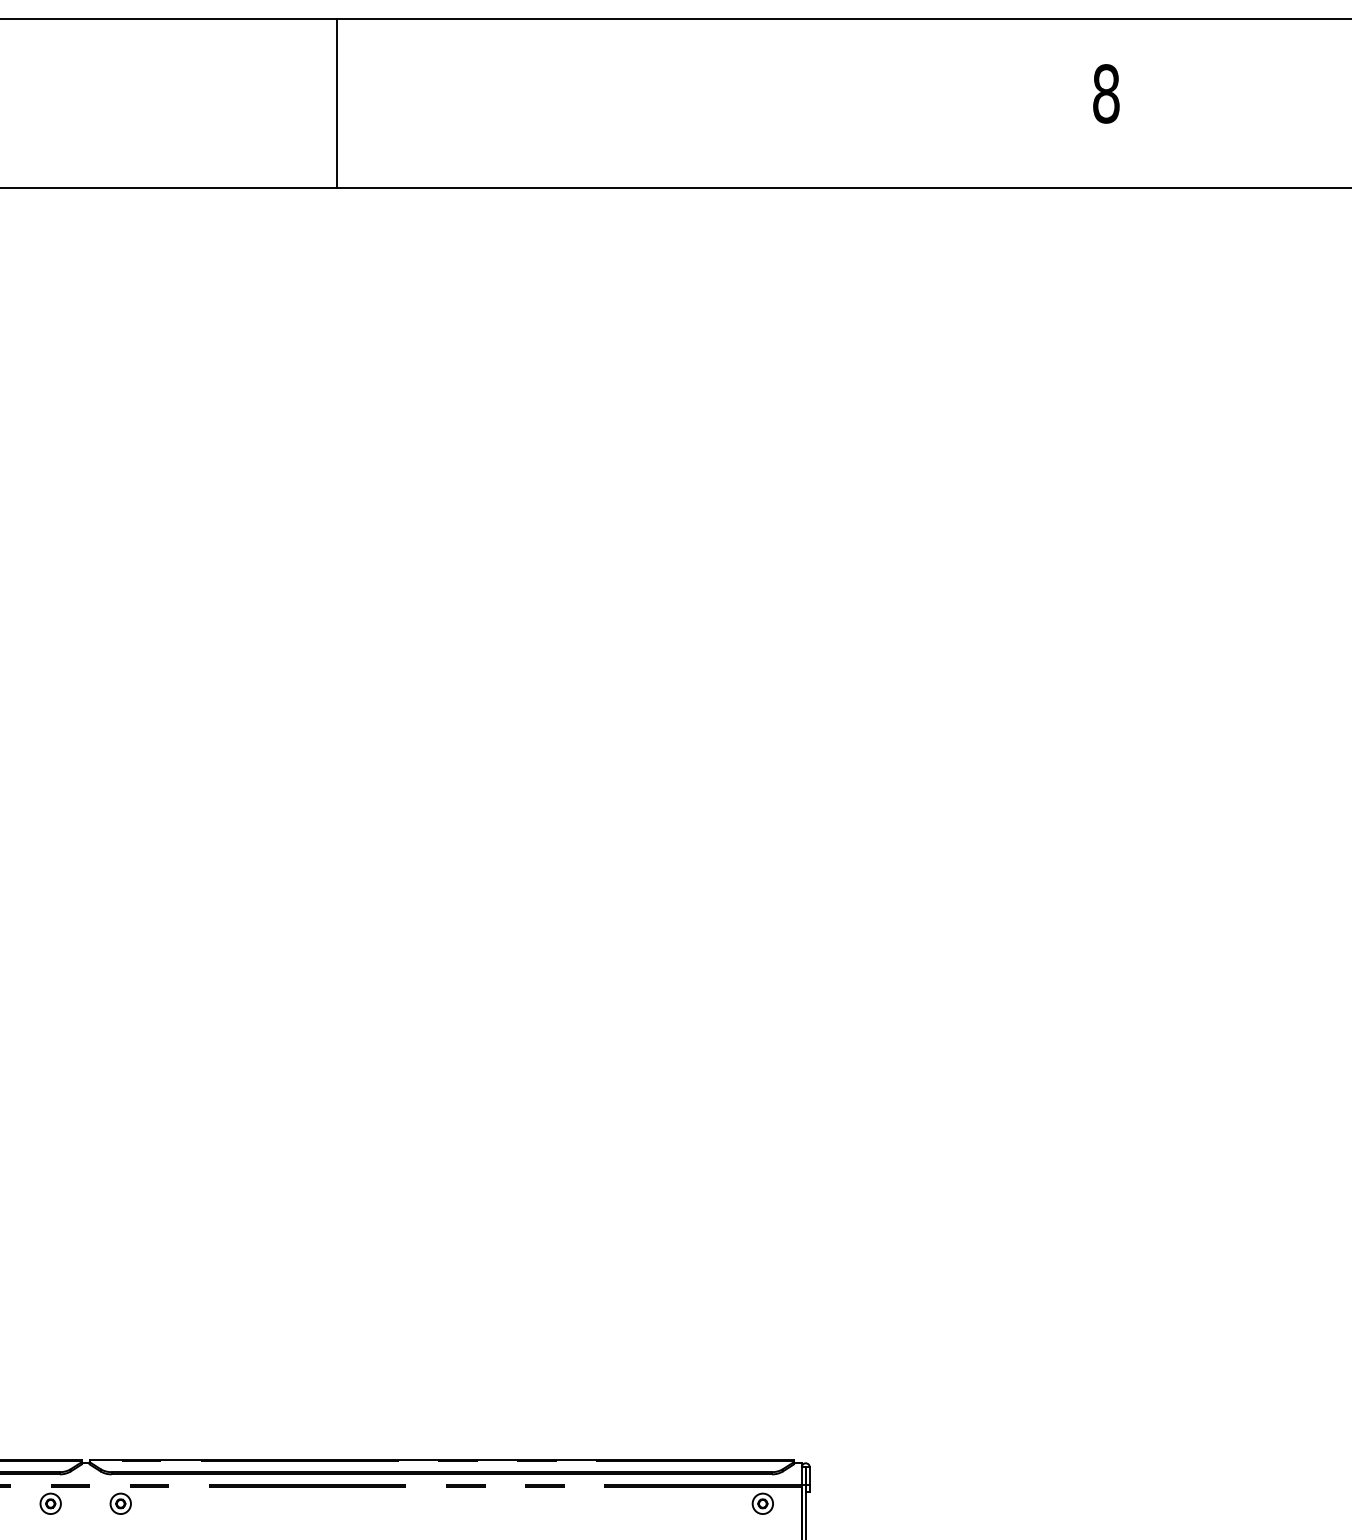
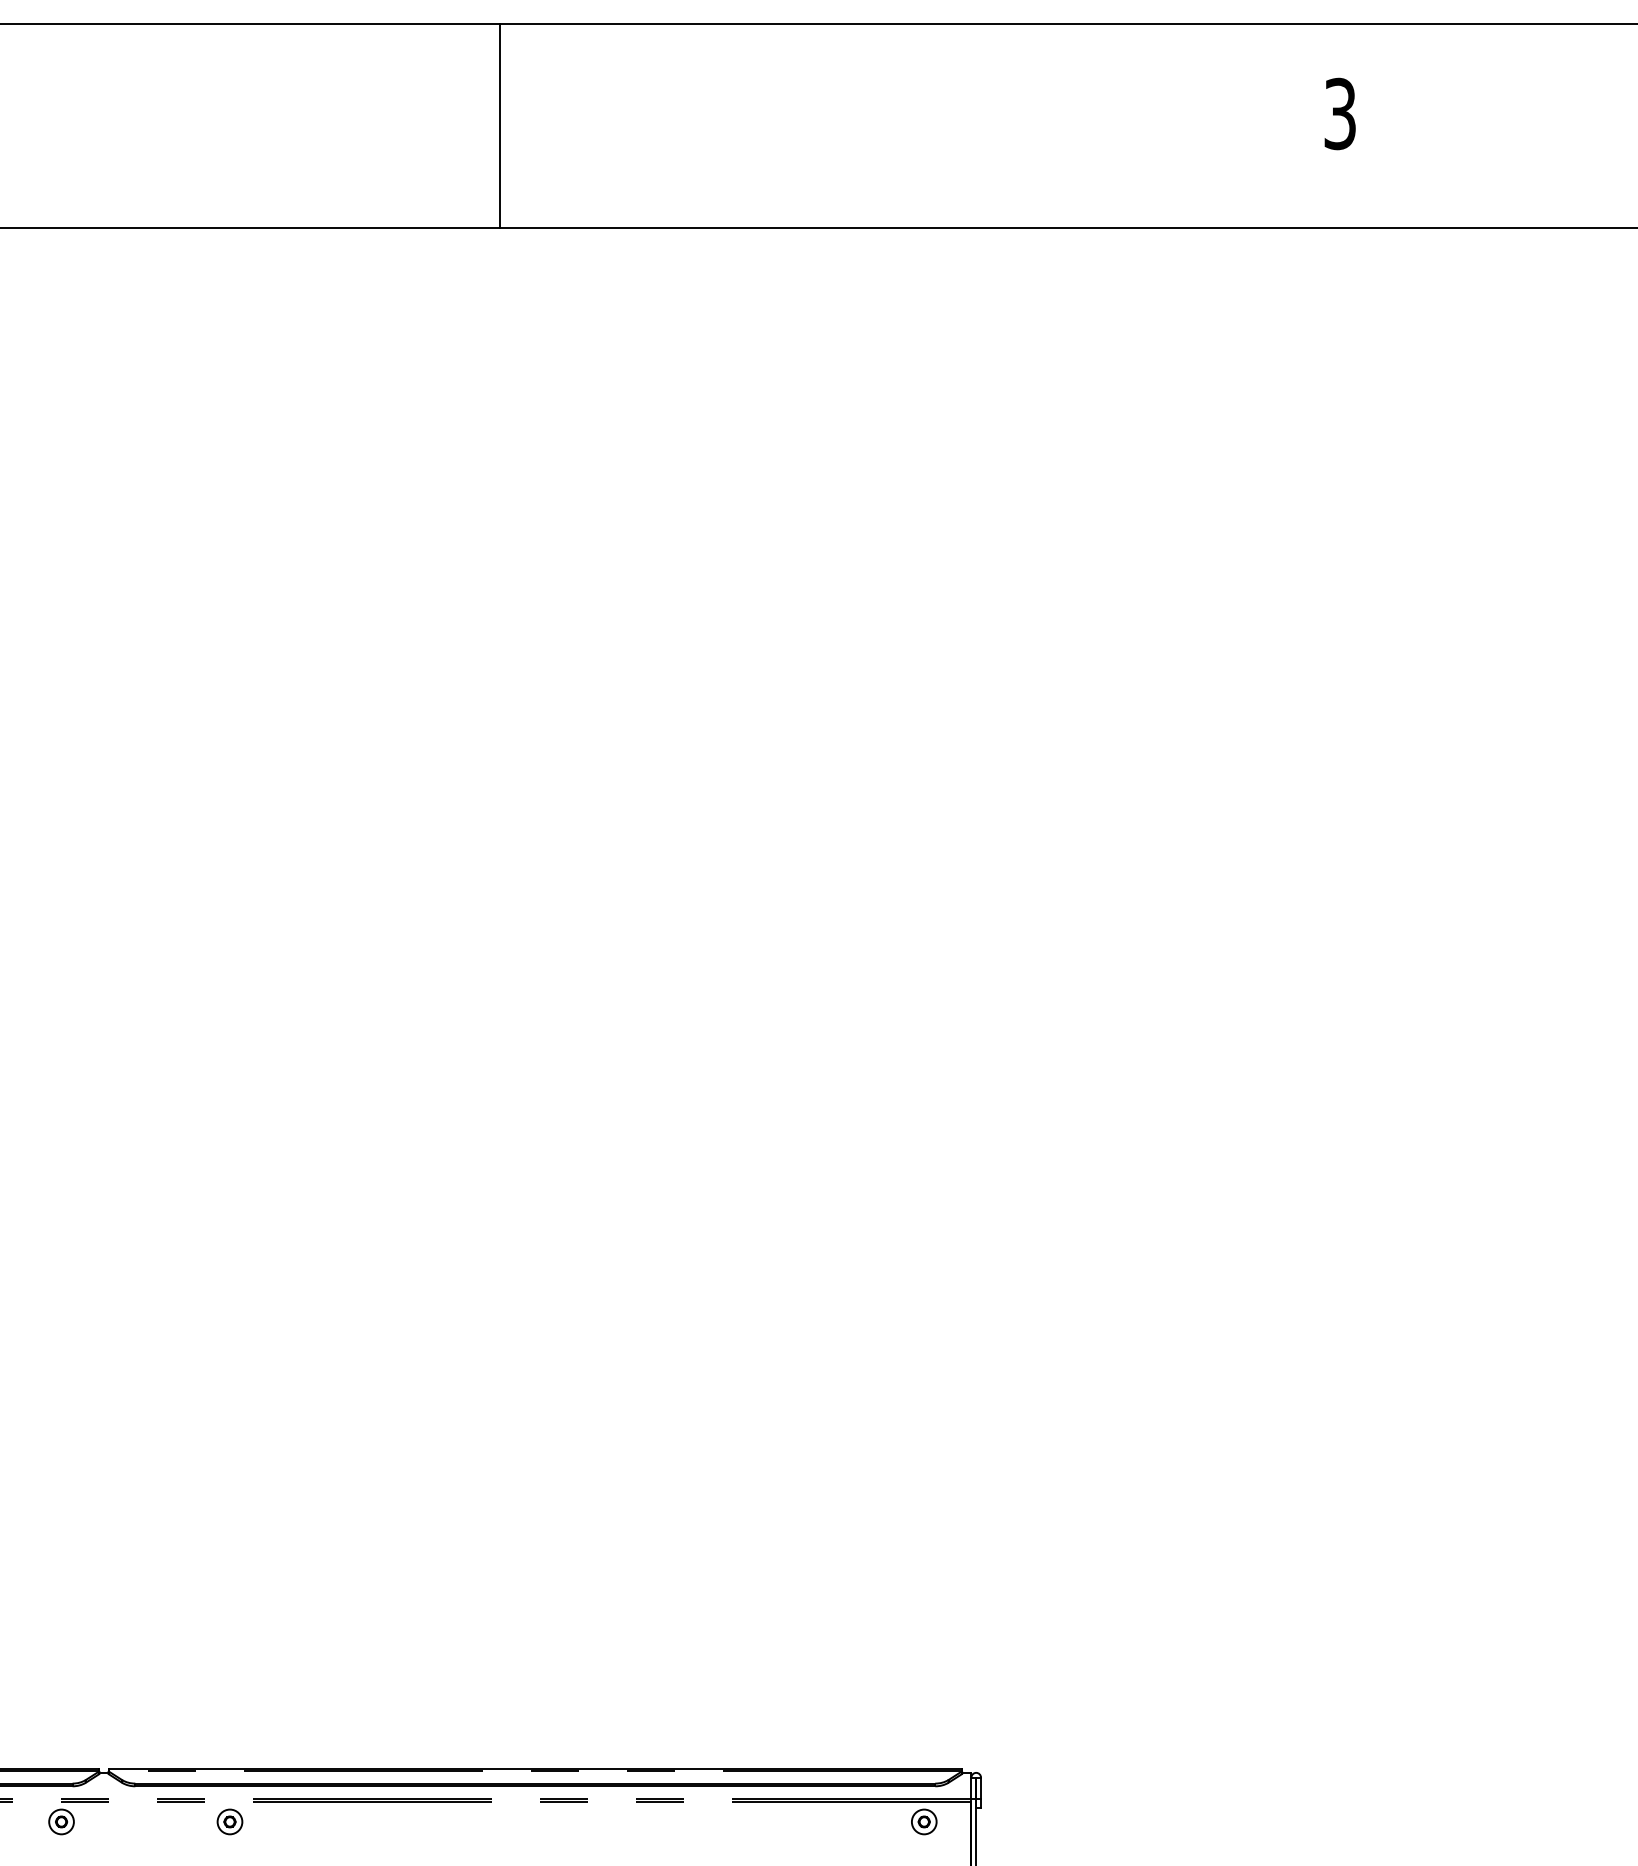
text: (1106, 93) -> (1340, 113), 8 -> 3
line: (337, 103) -> (501, 125), moved
part: (120, 1503) -> (229, 1821), moved

